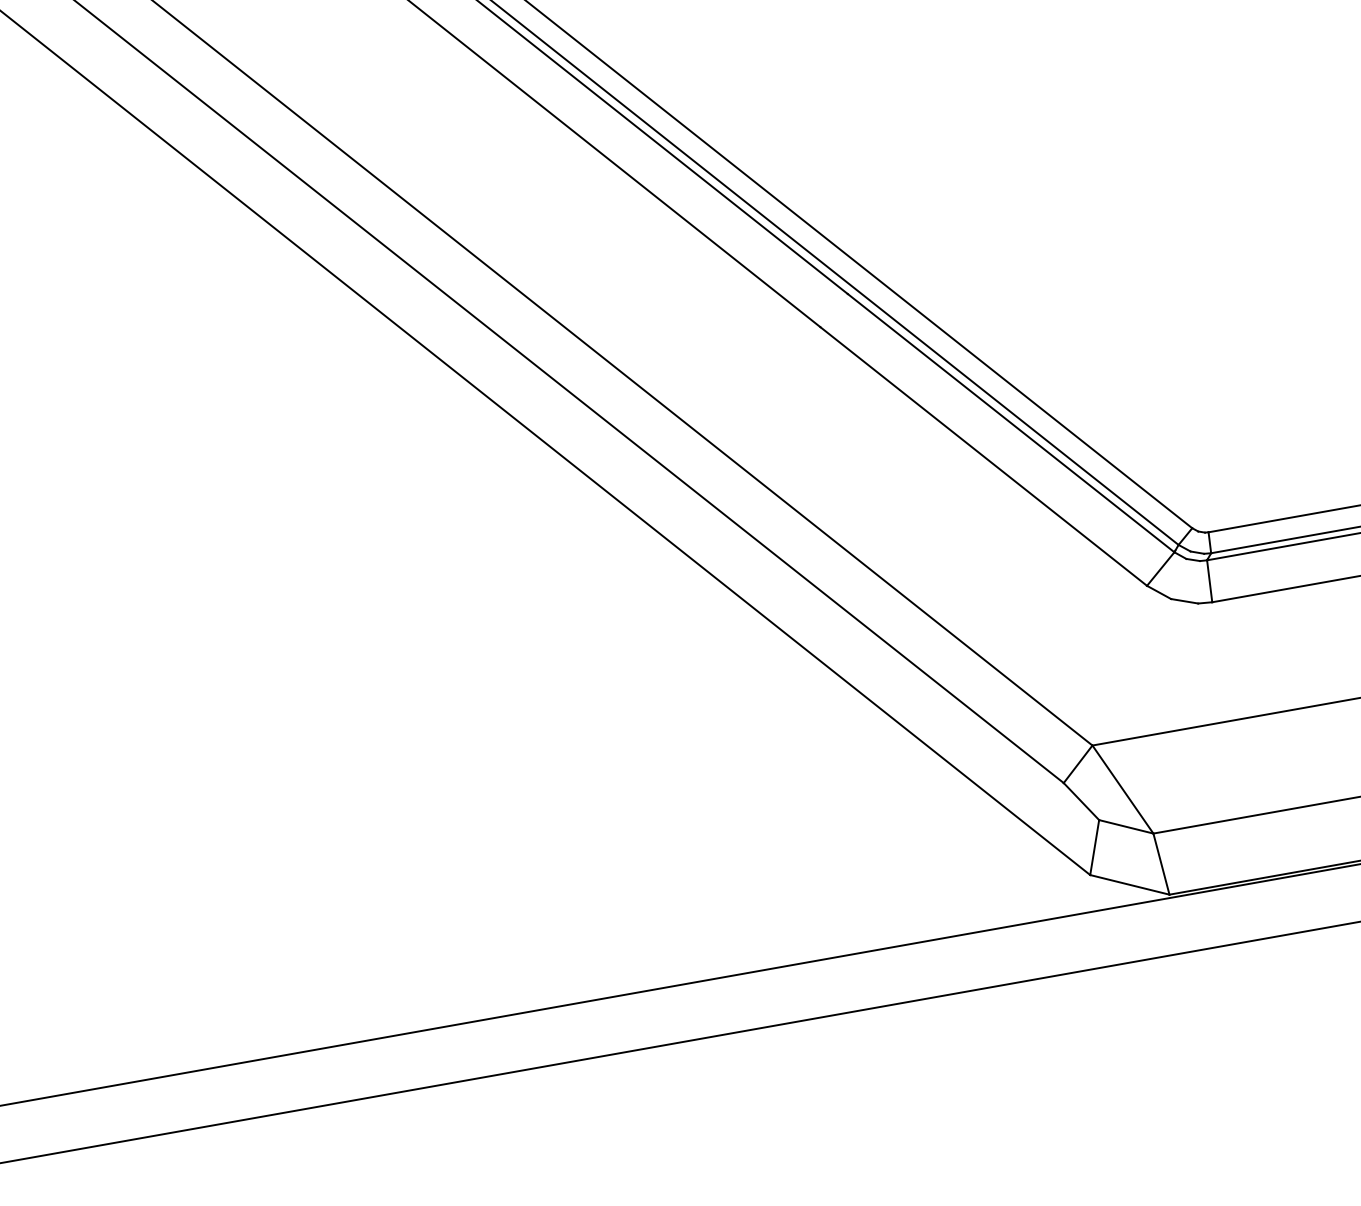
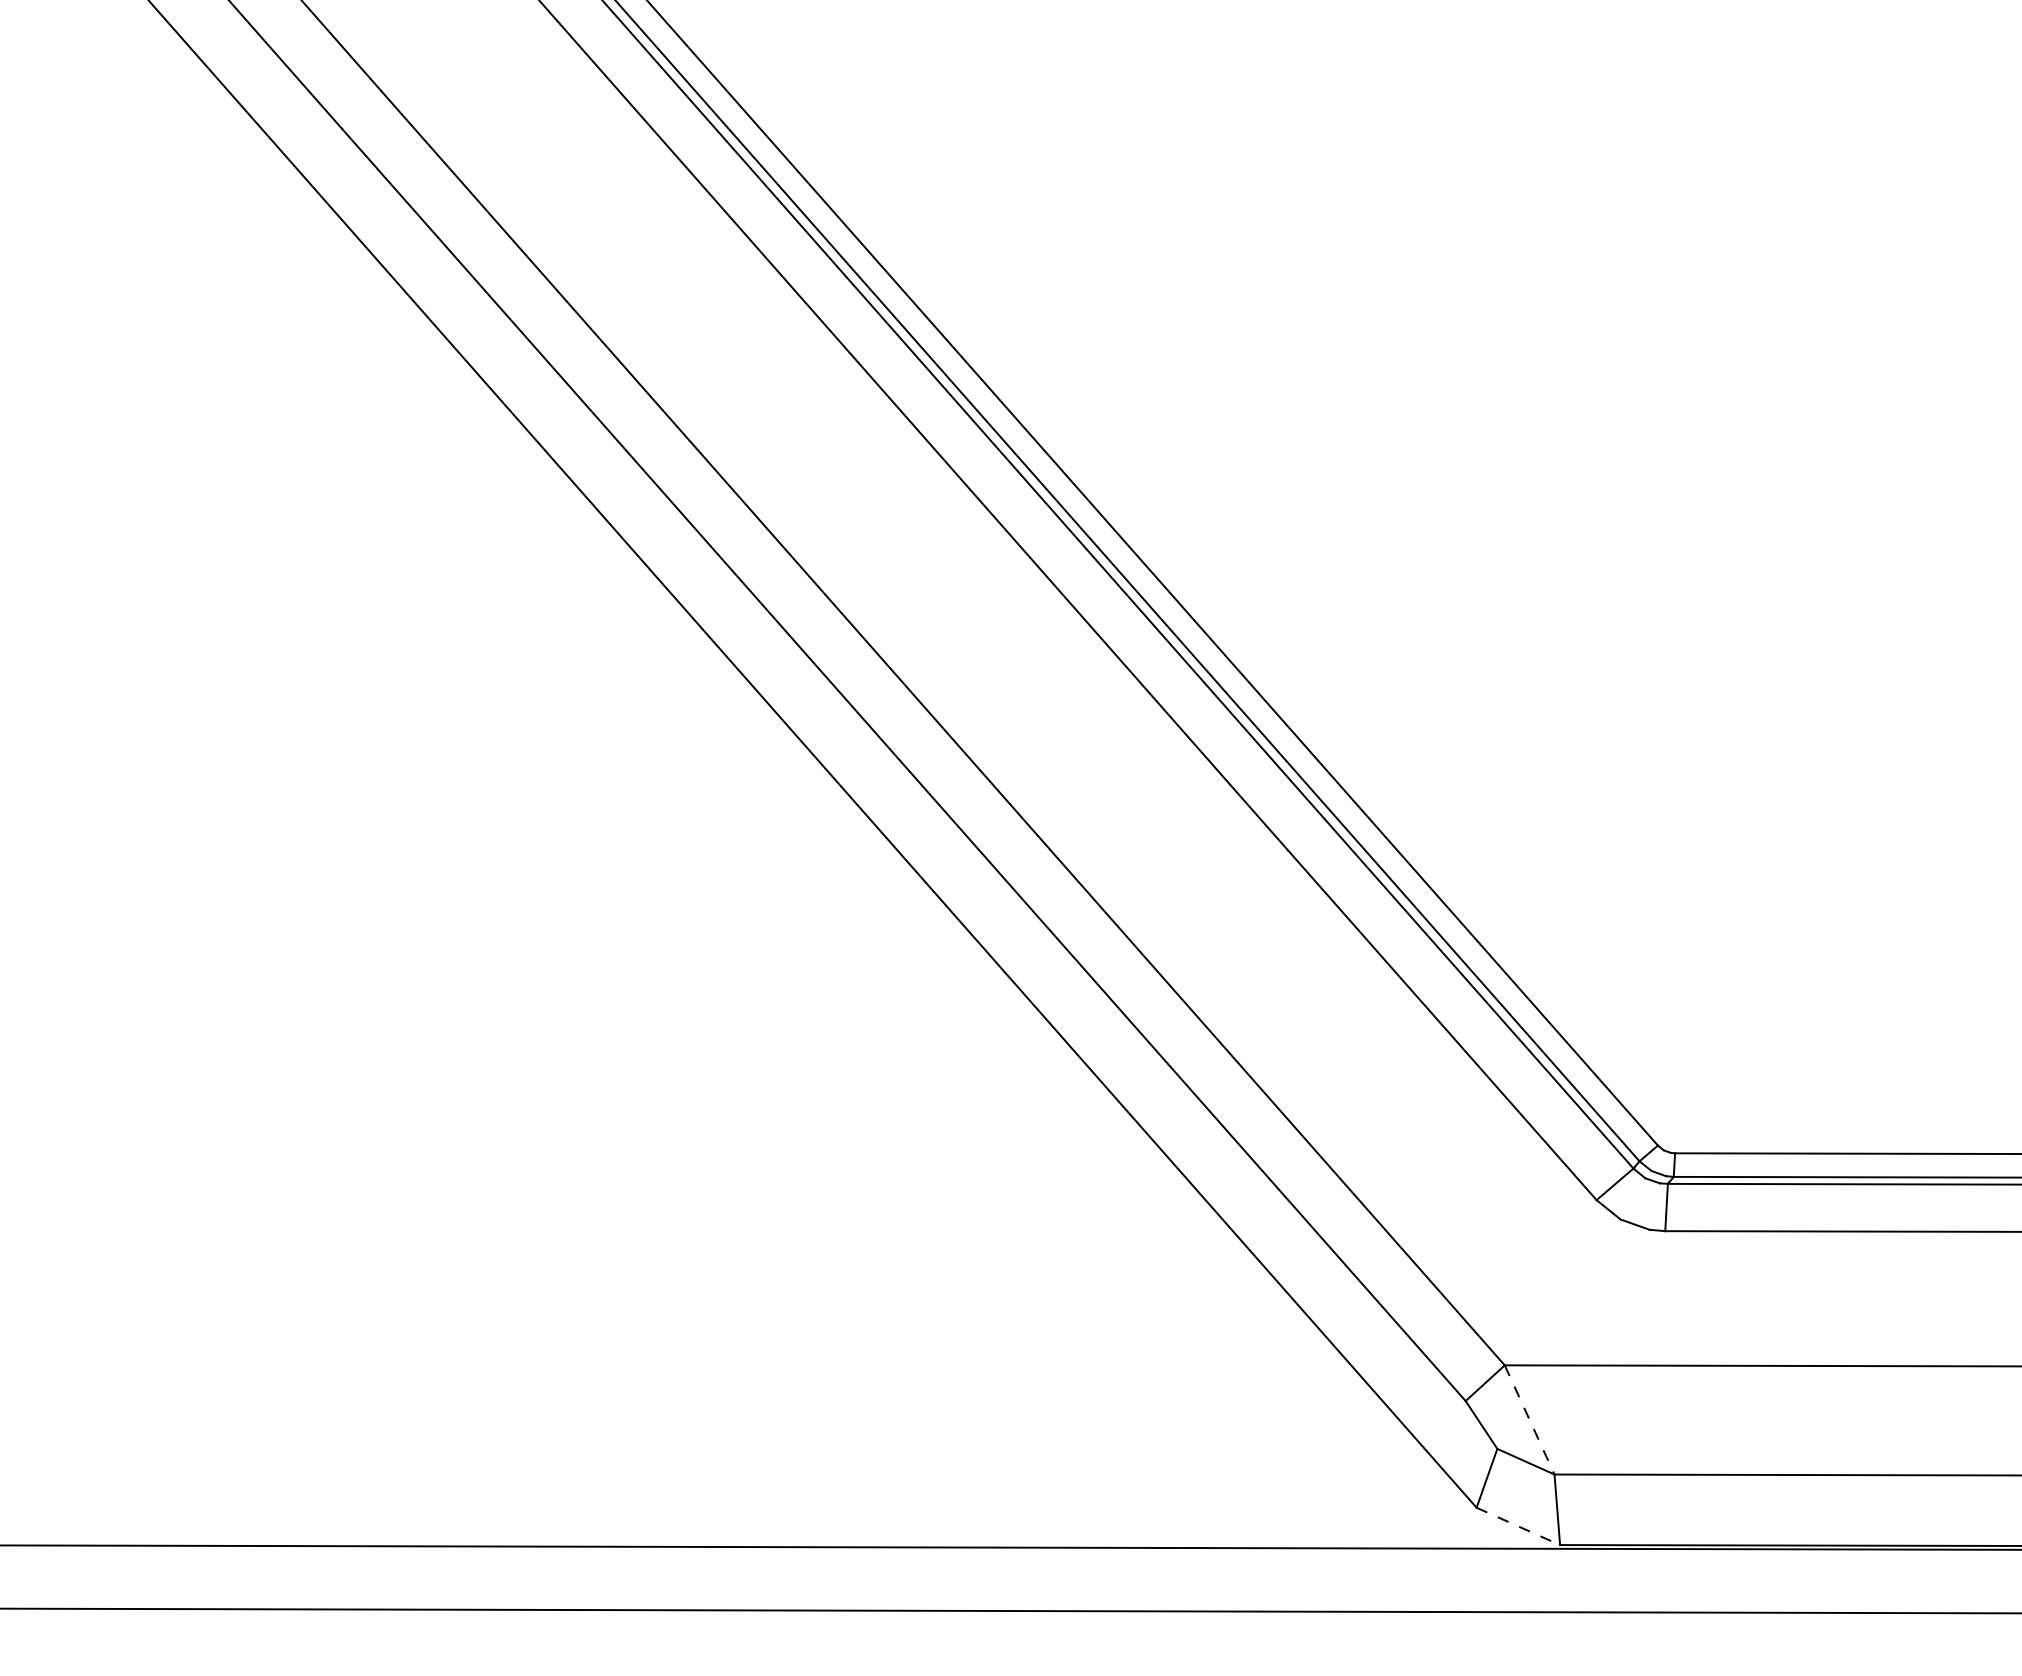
line: (1122, 789) -> (1529, 1419), solid -> dashed
line: (1129, 884) -> (1518, 1526), solid -> dashed

